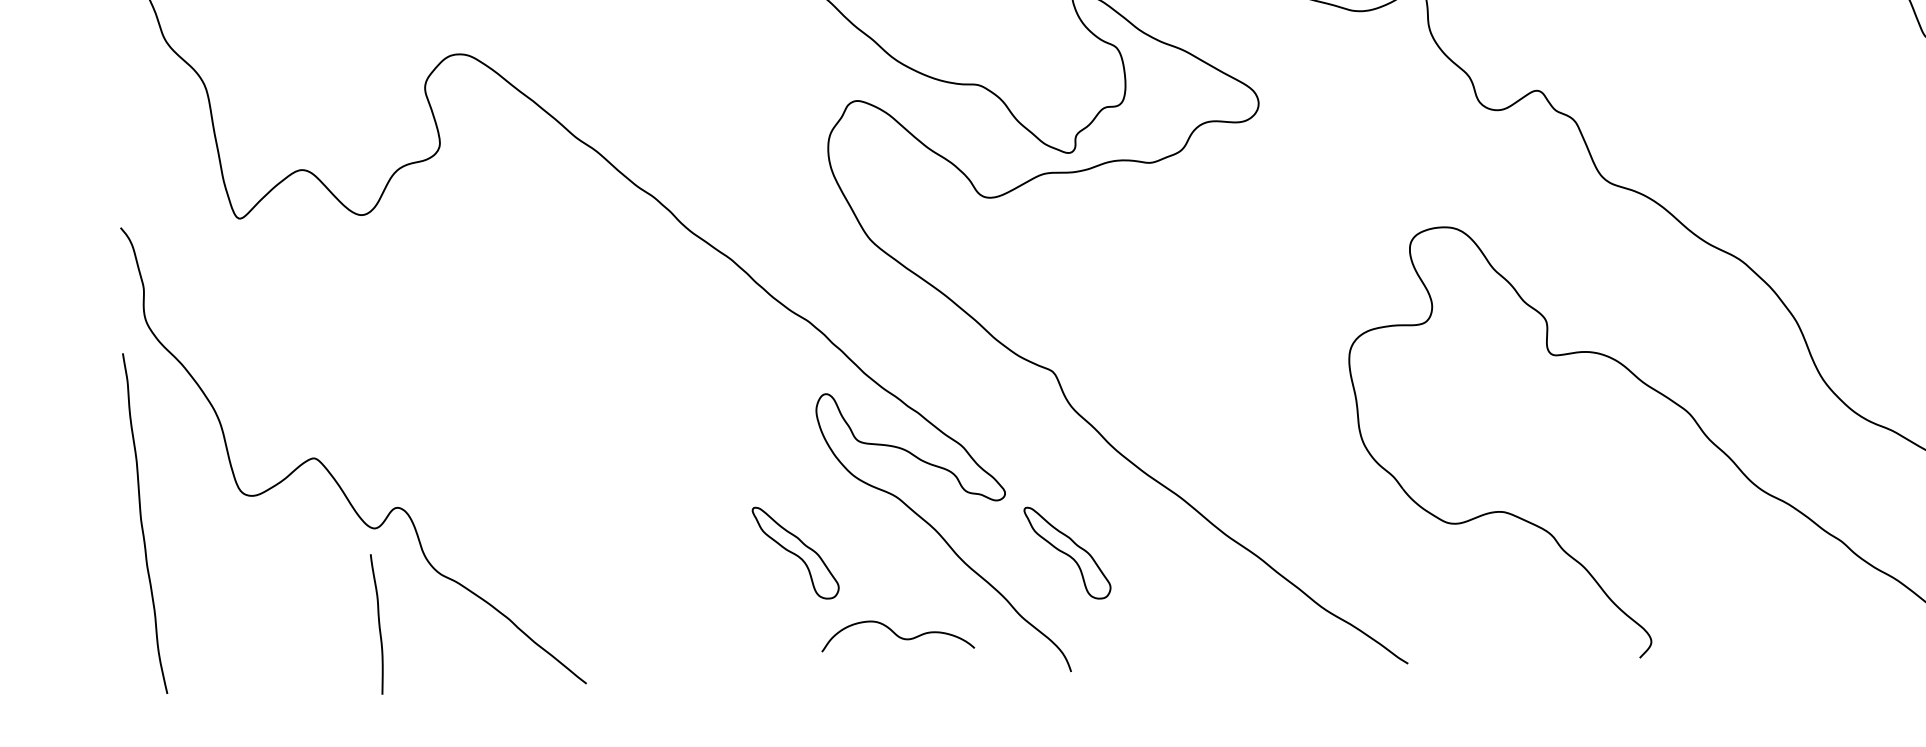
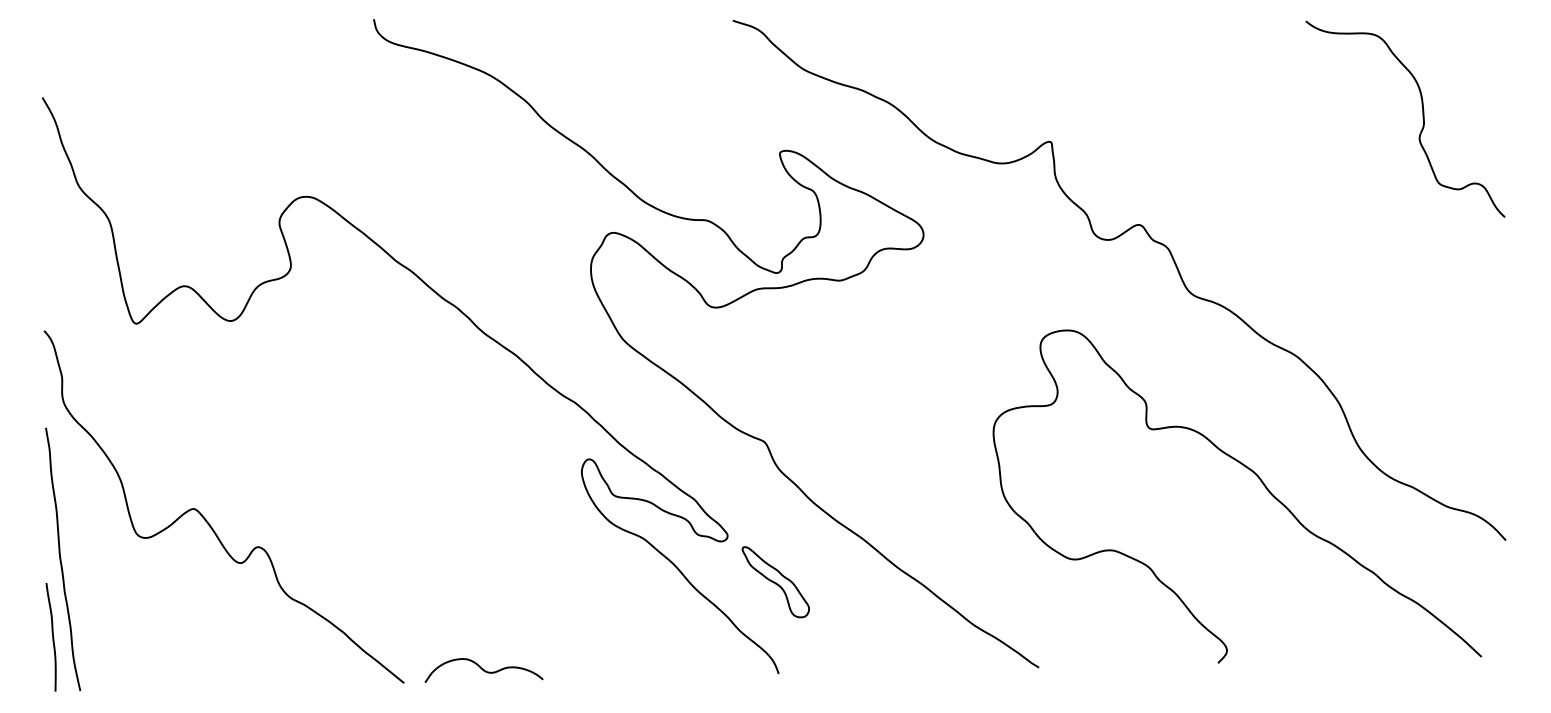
part: (795, 553) -> (565, 582), removed
curve: (378, 624) -> (52, 637), moved
curve: (897, 636) -> (483, 670), moved

